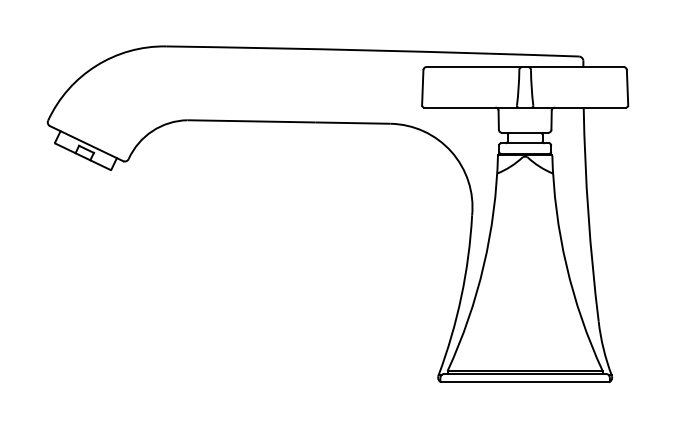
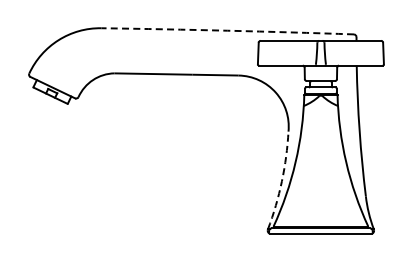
arc: (372, 50) -> (227, 30), solid -> dashed
arc: (460, 297) -> (281, 181), solid -> dashed

